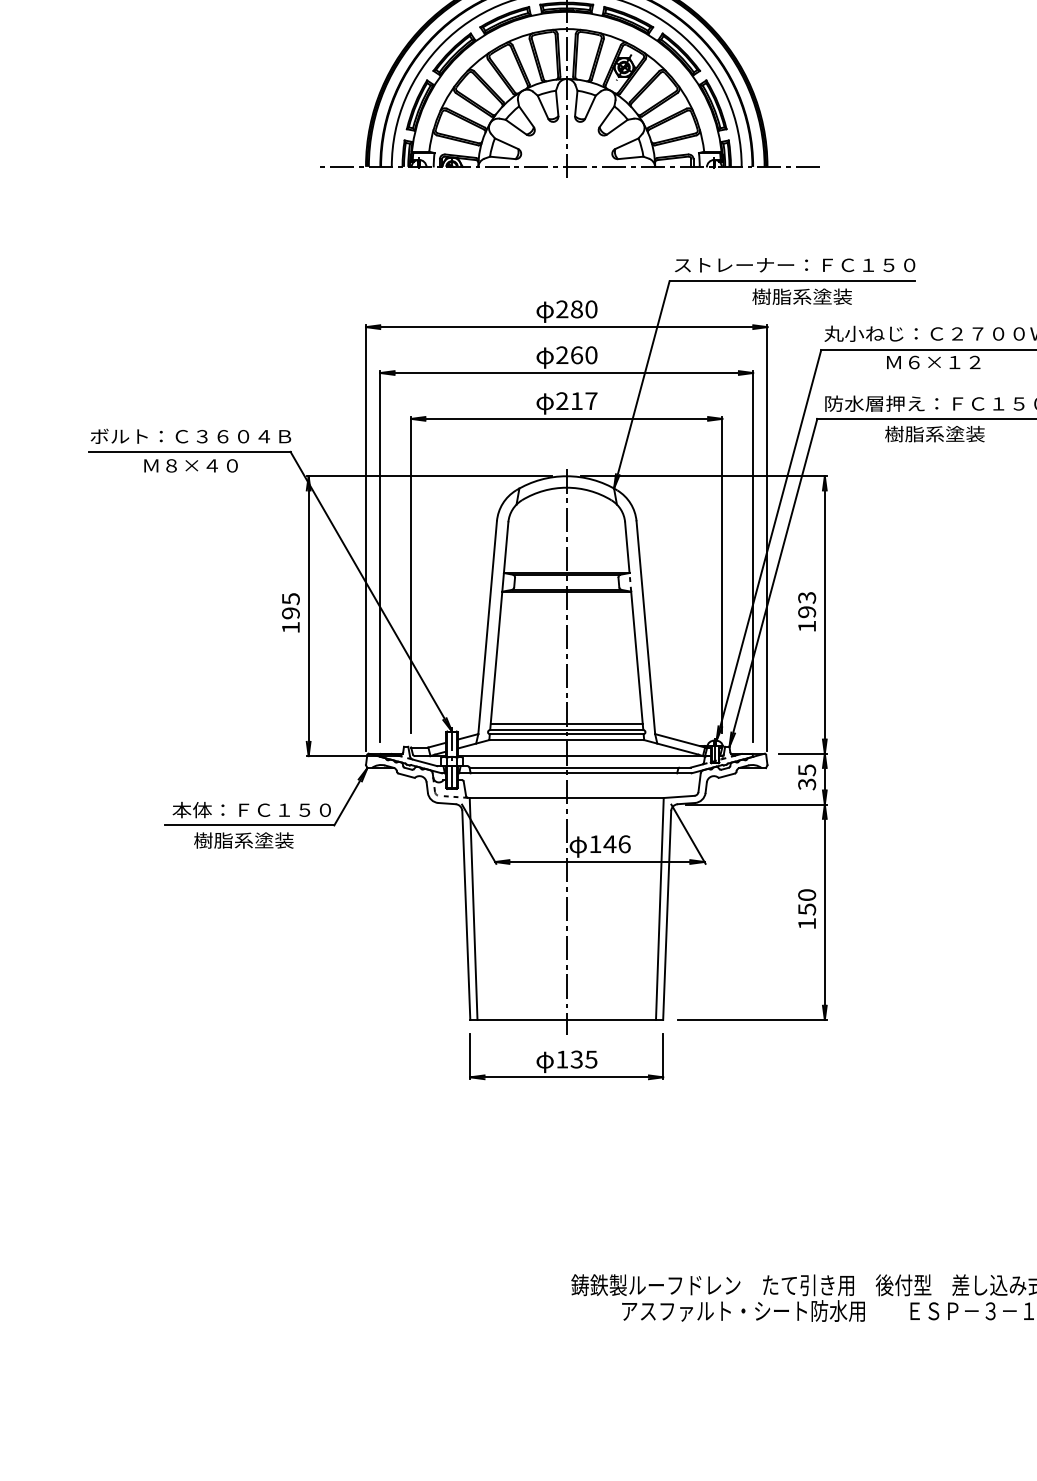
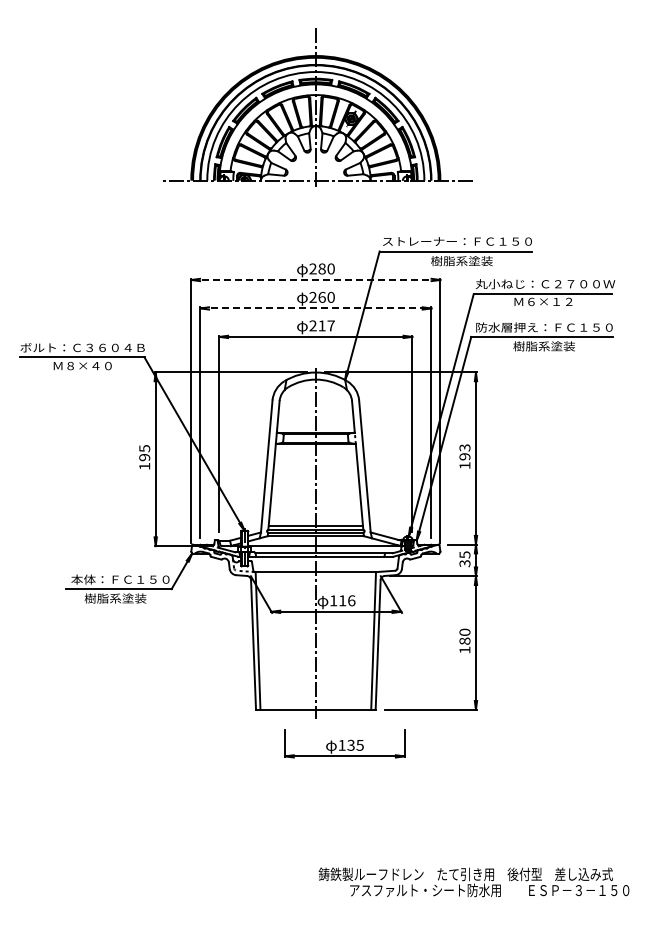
line: (566, 326) -> (315, 279), solid -> dashed
line: (566, 373) -> (315, 308), solid -> dashed
text: (609, 843) -> (342, 600), 146 -> 116
text: (806, 908) -> (464, 640), 150 -> 180
part: (566, 1056) -> (344, 743), moved

